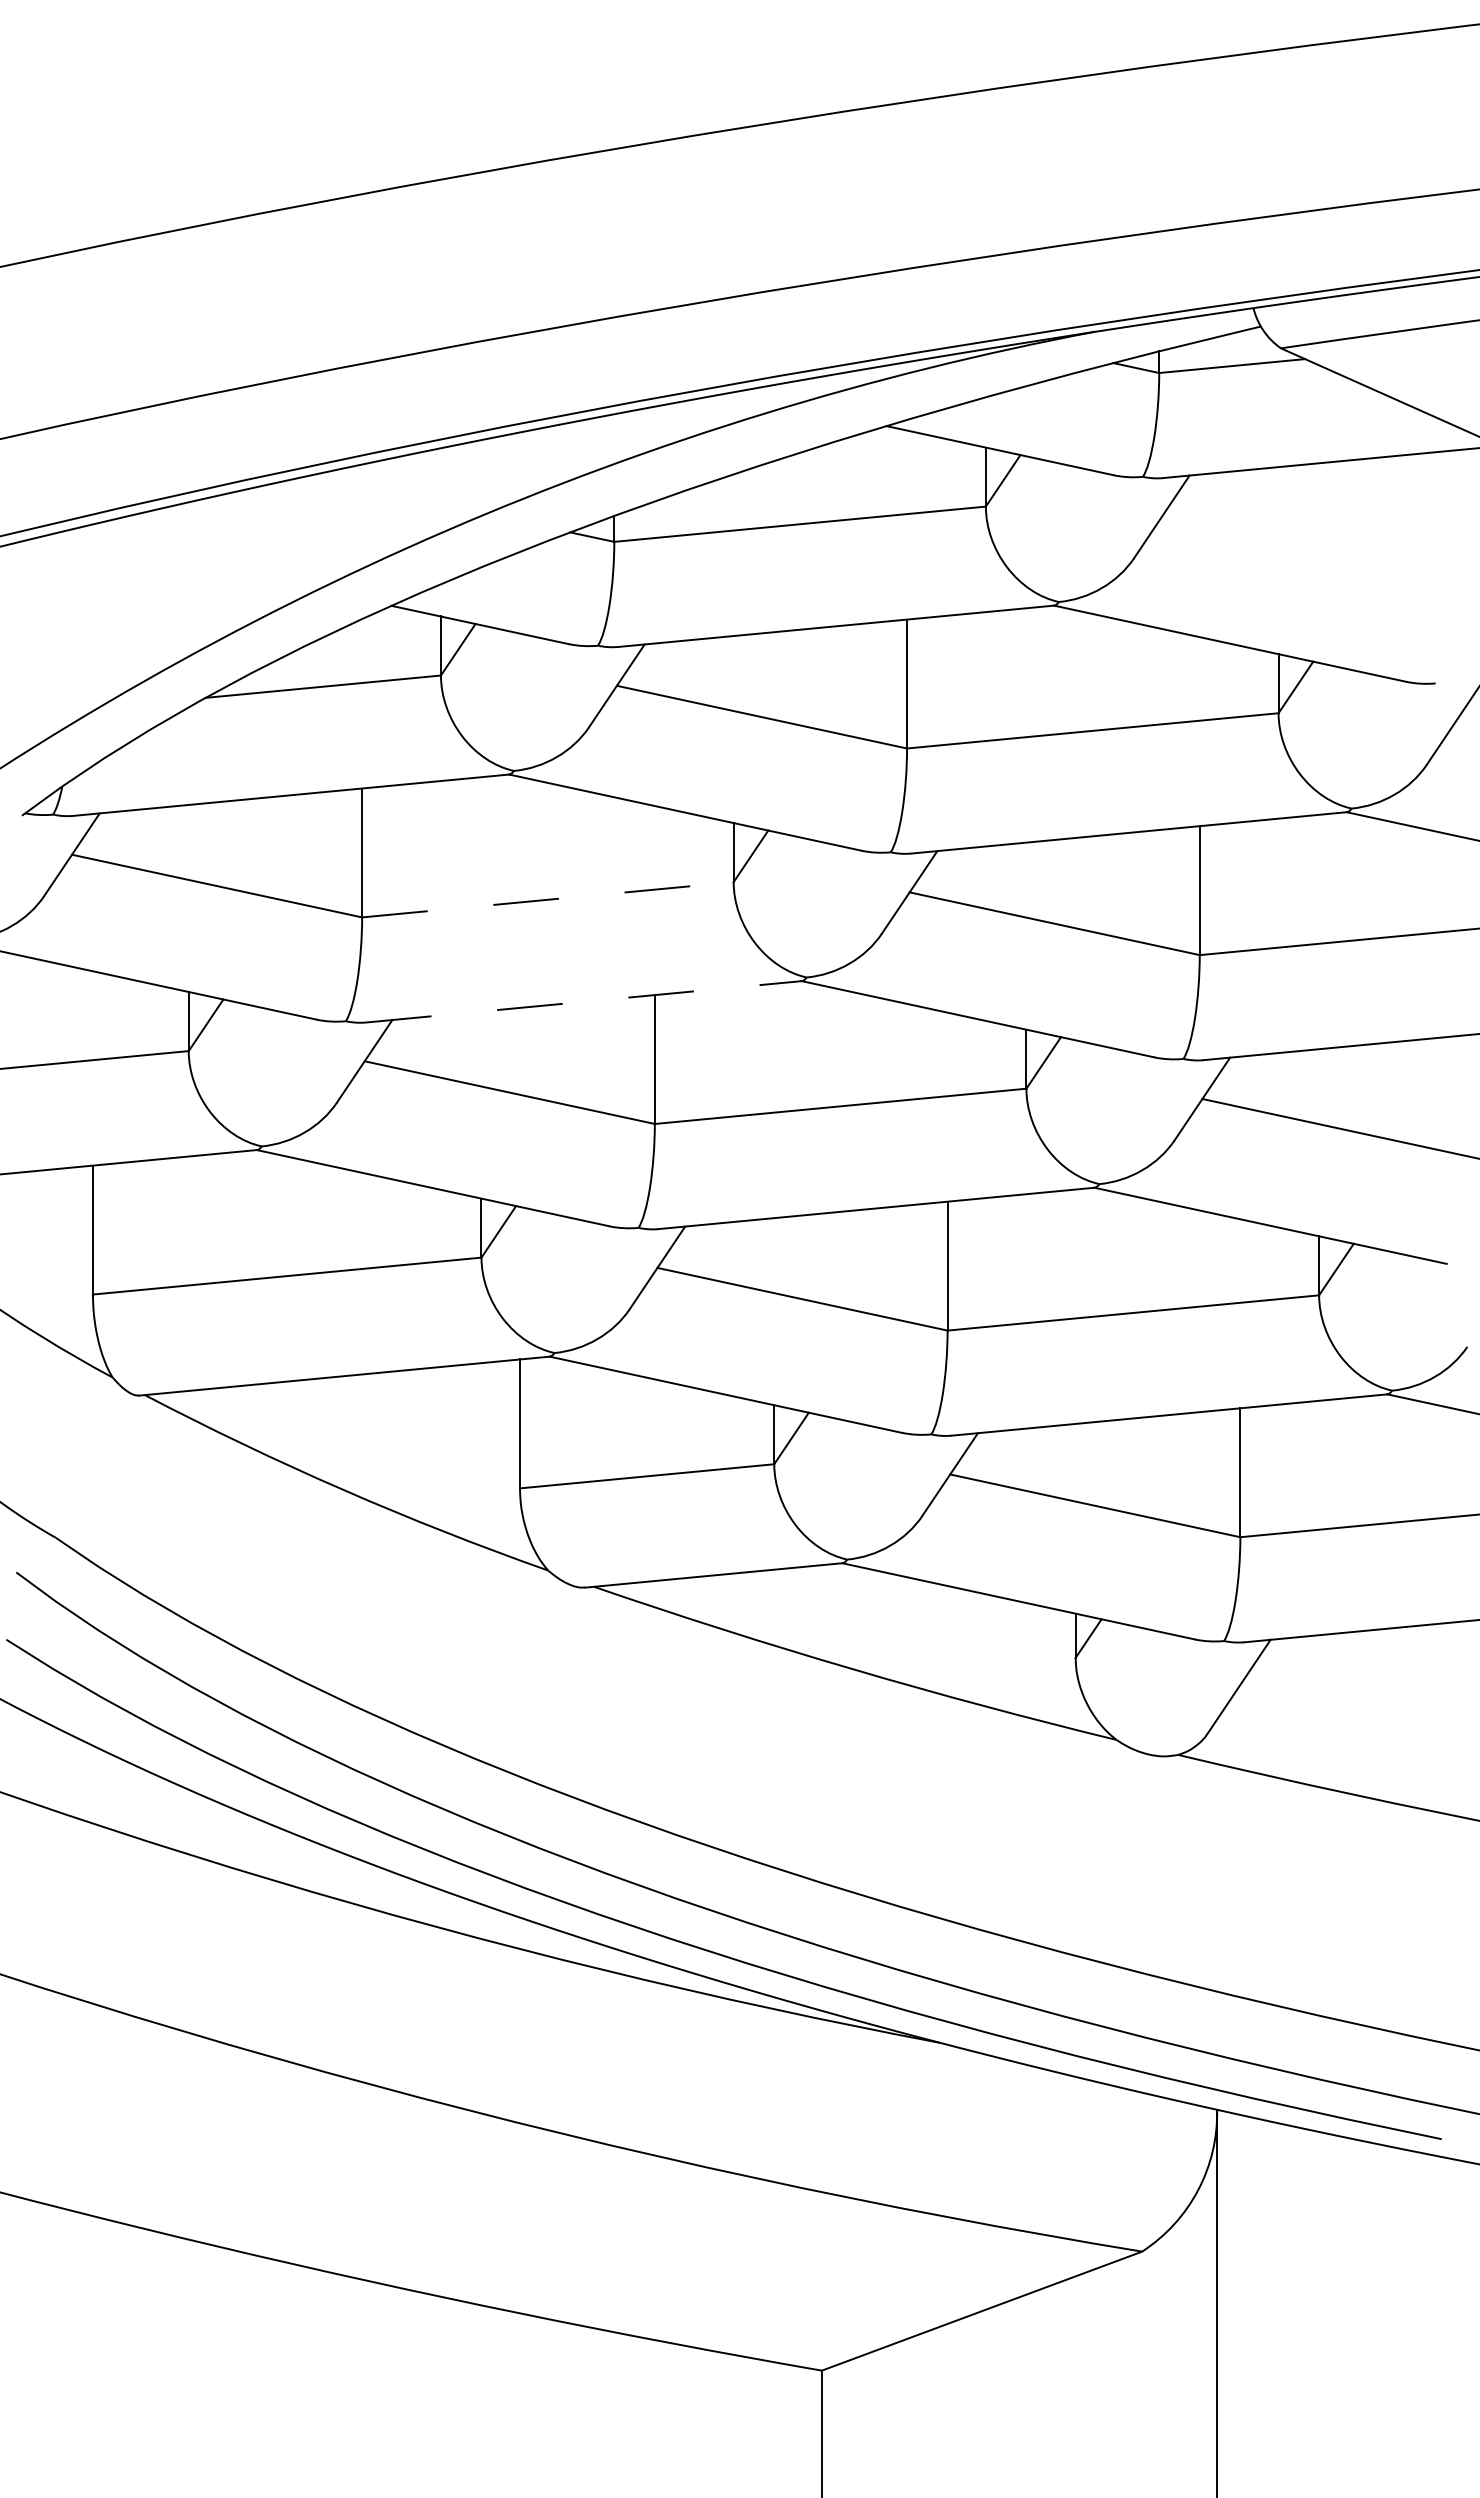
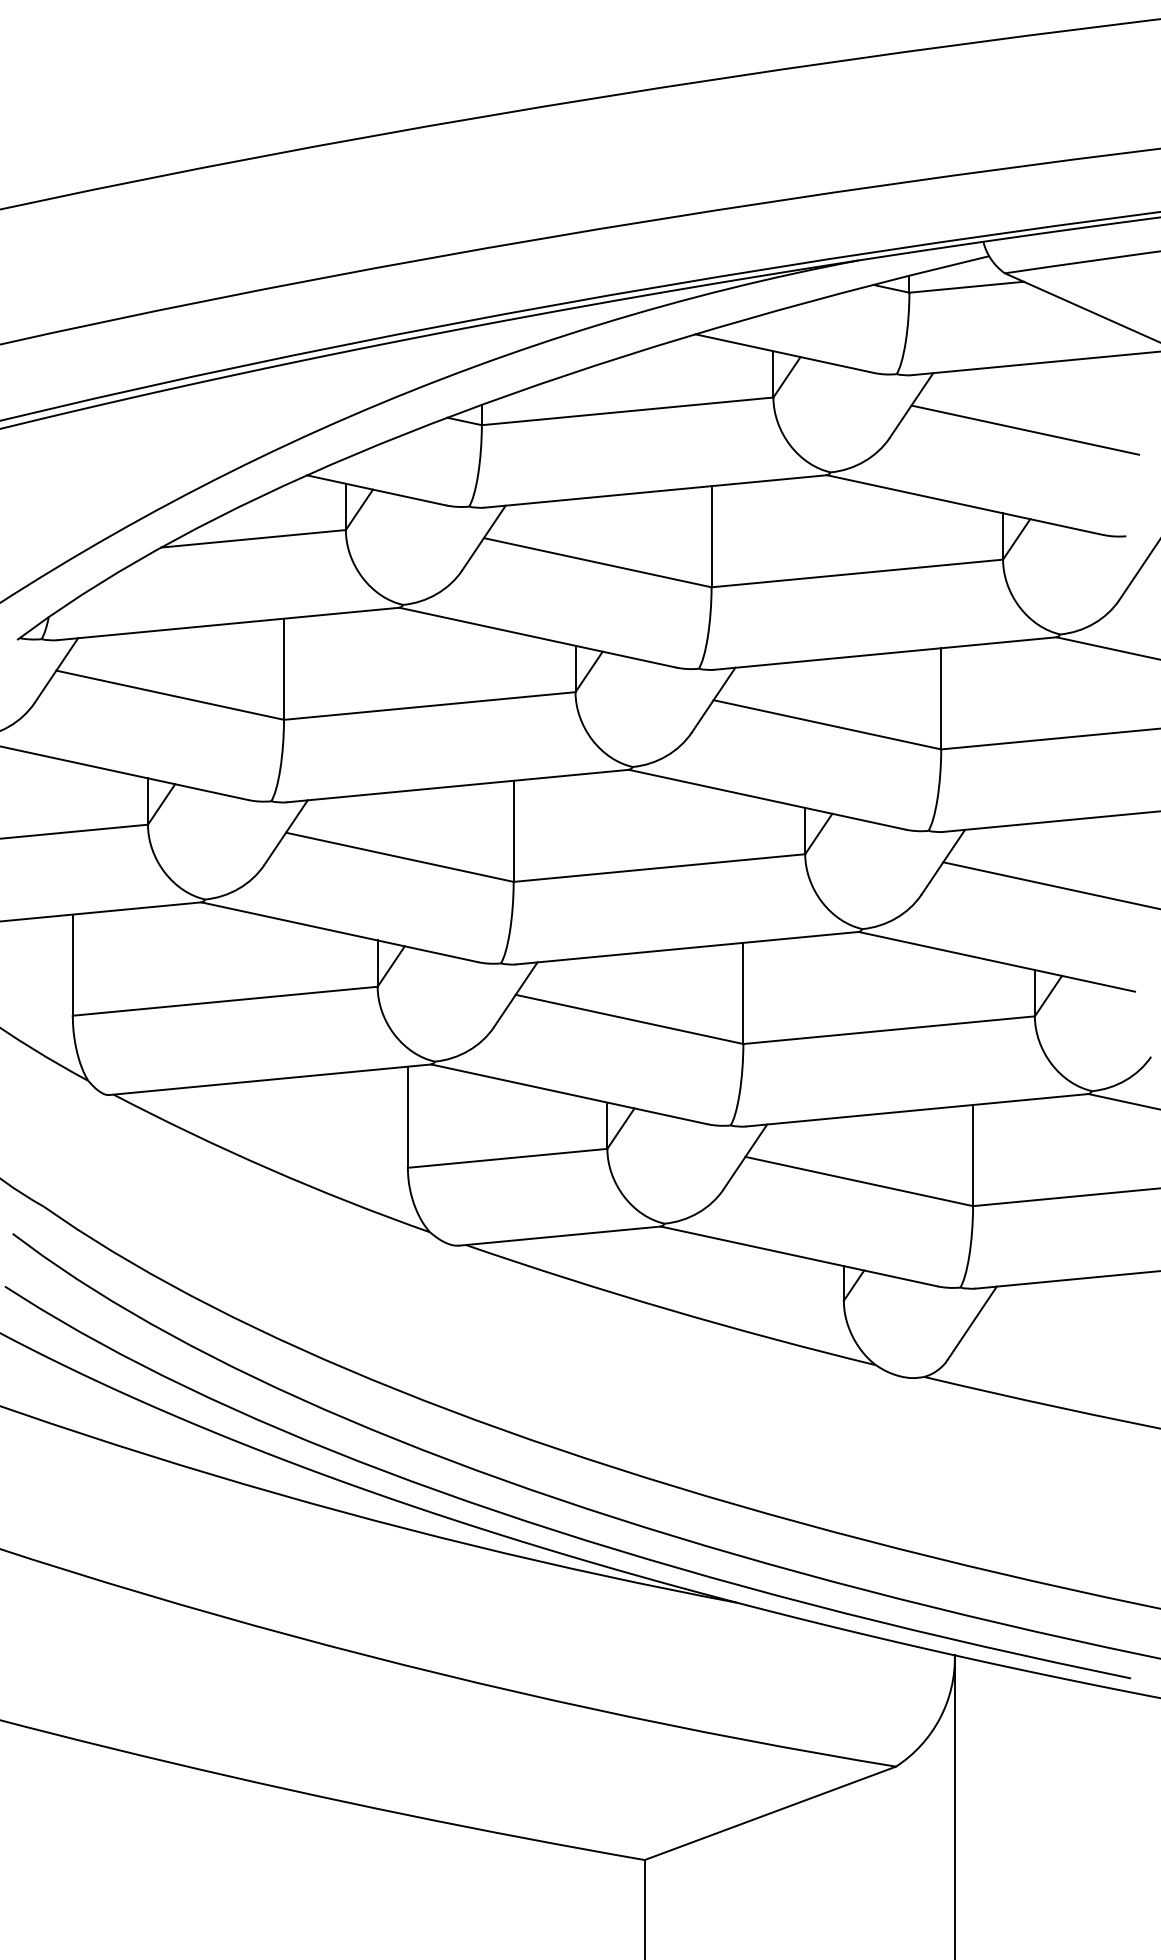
line: (1306, 547) -> (1024, 429), added
line: (547, 899) -> (429, 705), dashed -> solid
line: (584, 1001) -> (458, 785), dashed -> solid

